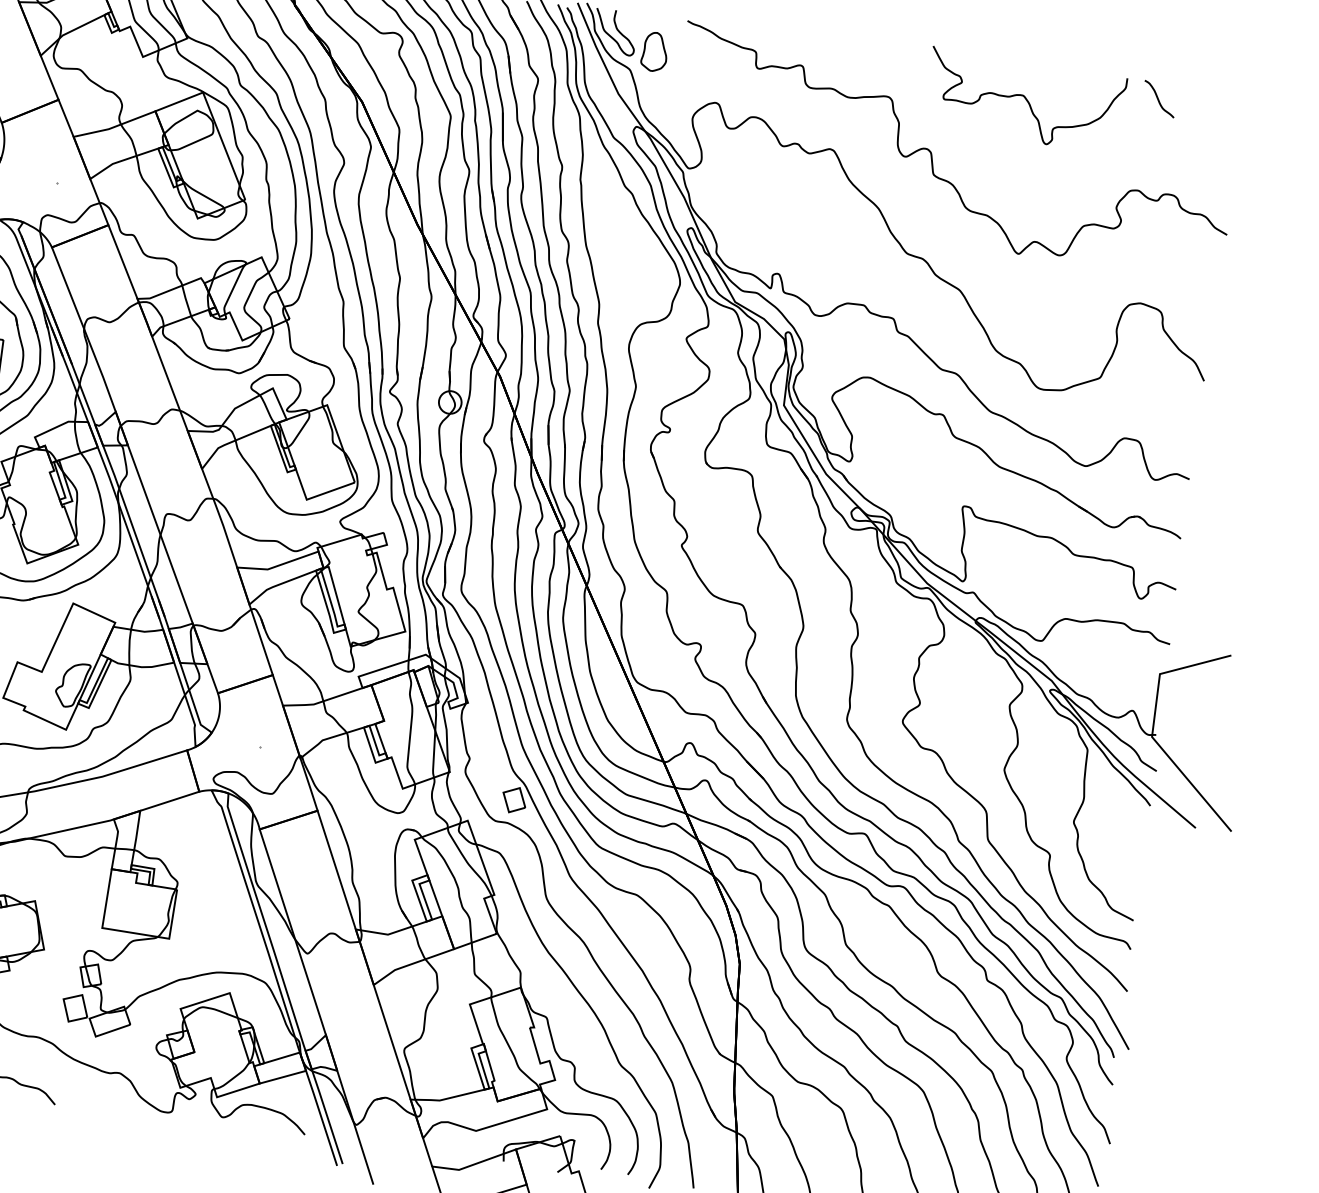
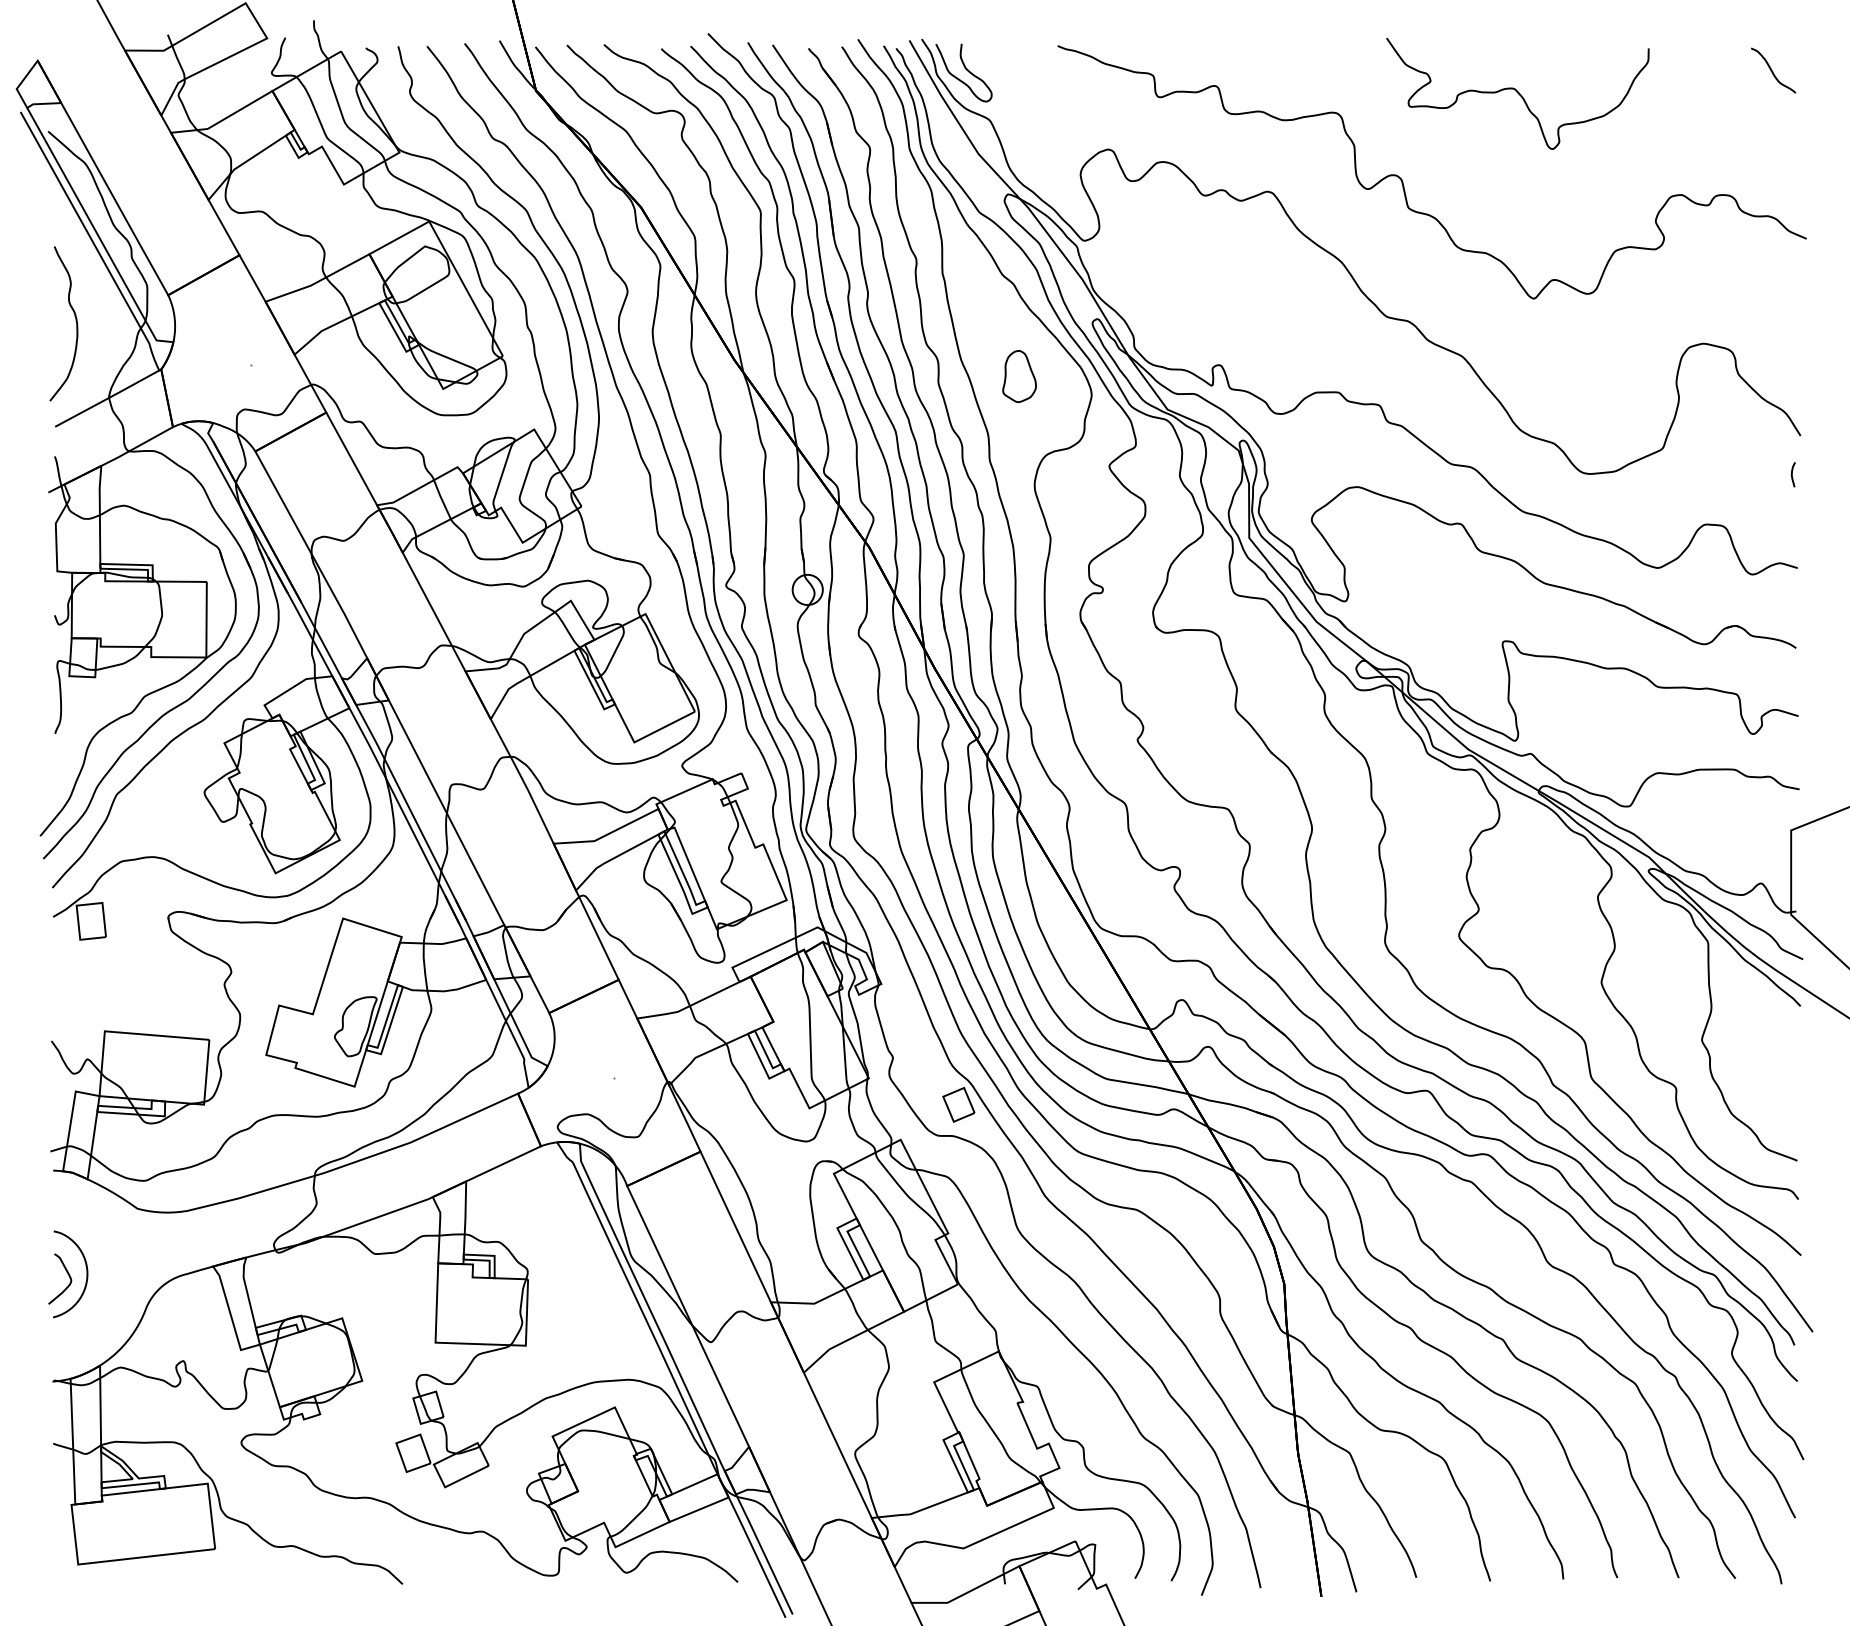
part: (654, 51) -> (1019, 376), moved
curve: (1158, 99) -> (1772, 70), moved
curve: (1194, 409) -> (1792, 474), added

